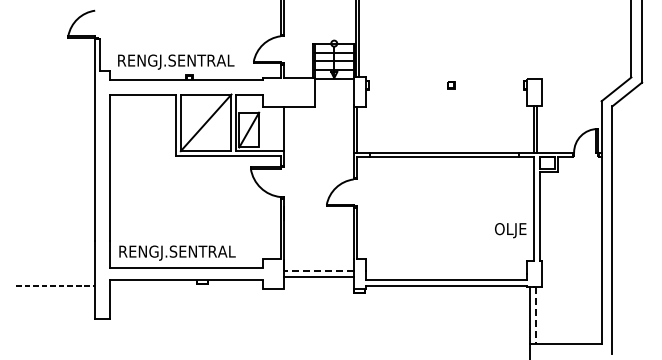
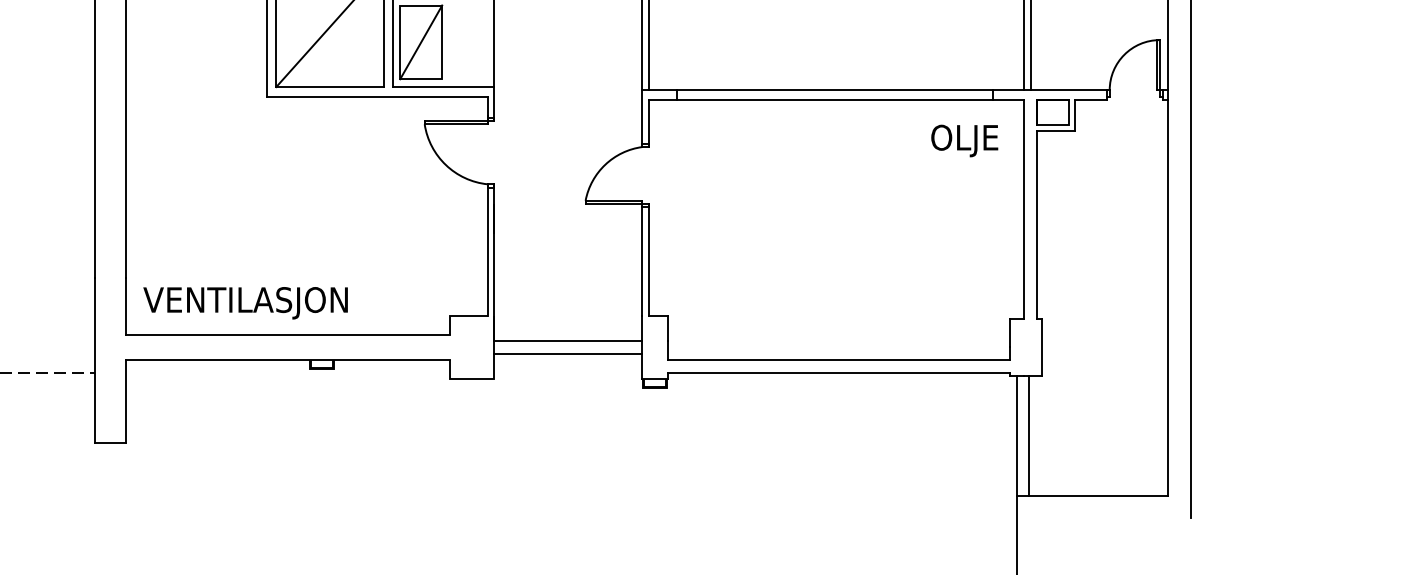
text: (510, 230) -> (964, 140), moved
text: (176, 252) -> (267, 301), RENGJ.SENTRAL -> VENTILASJON
line: (318, 271) -> (568, 342), dashed -> solid
line: (536, 316) -> (1030, 437), dashed -> solid

